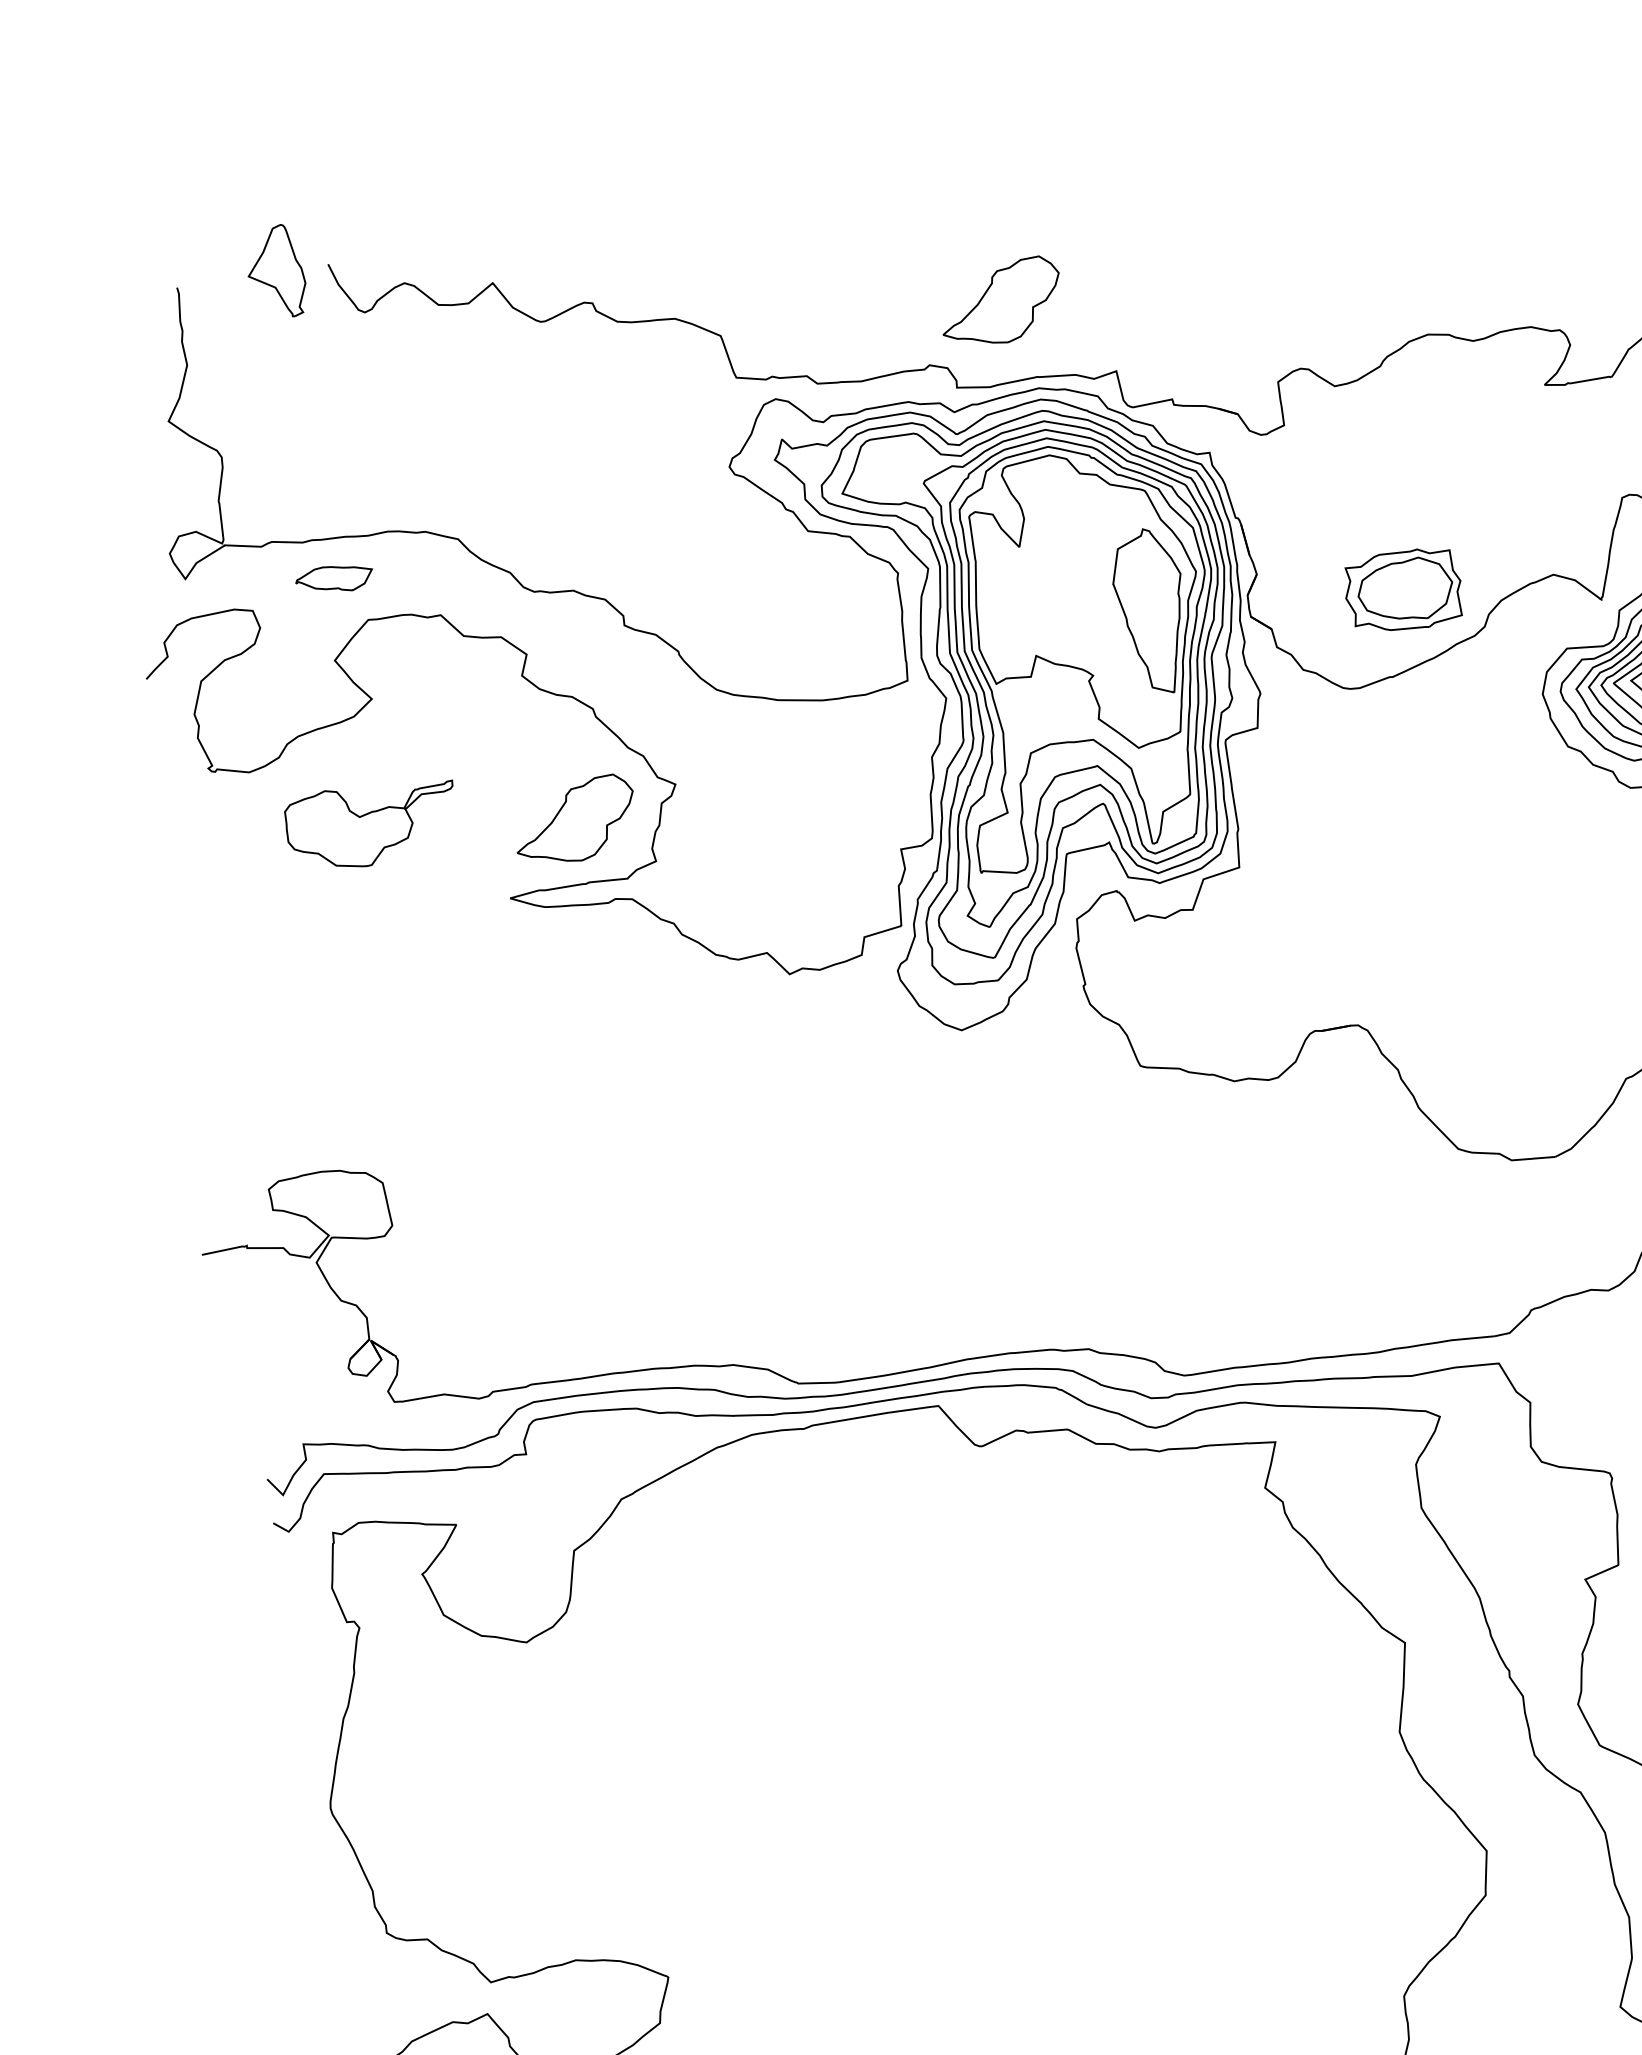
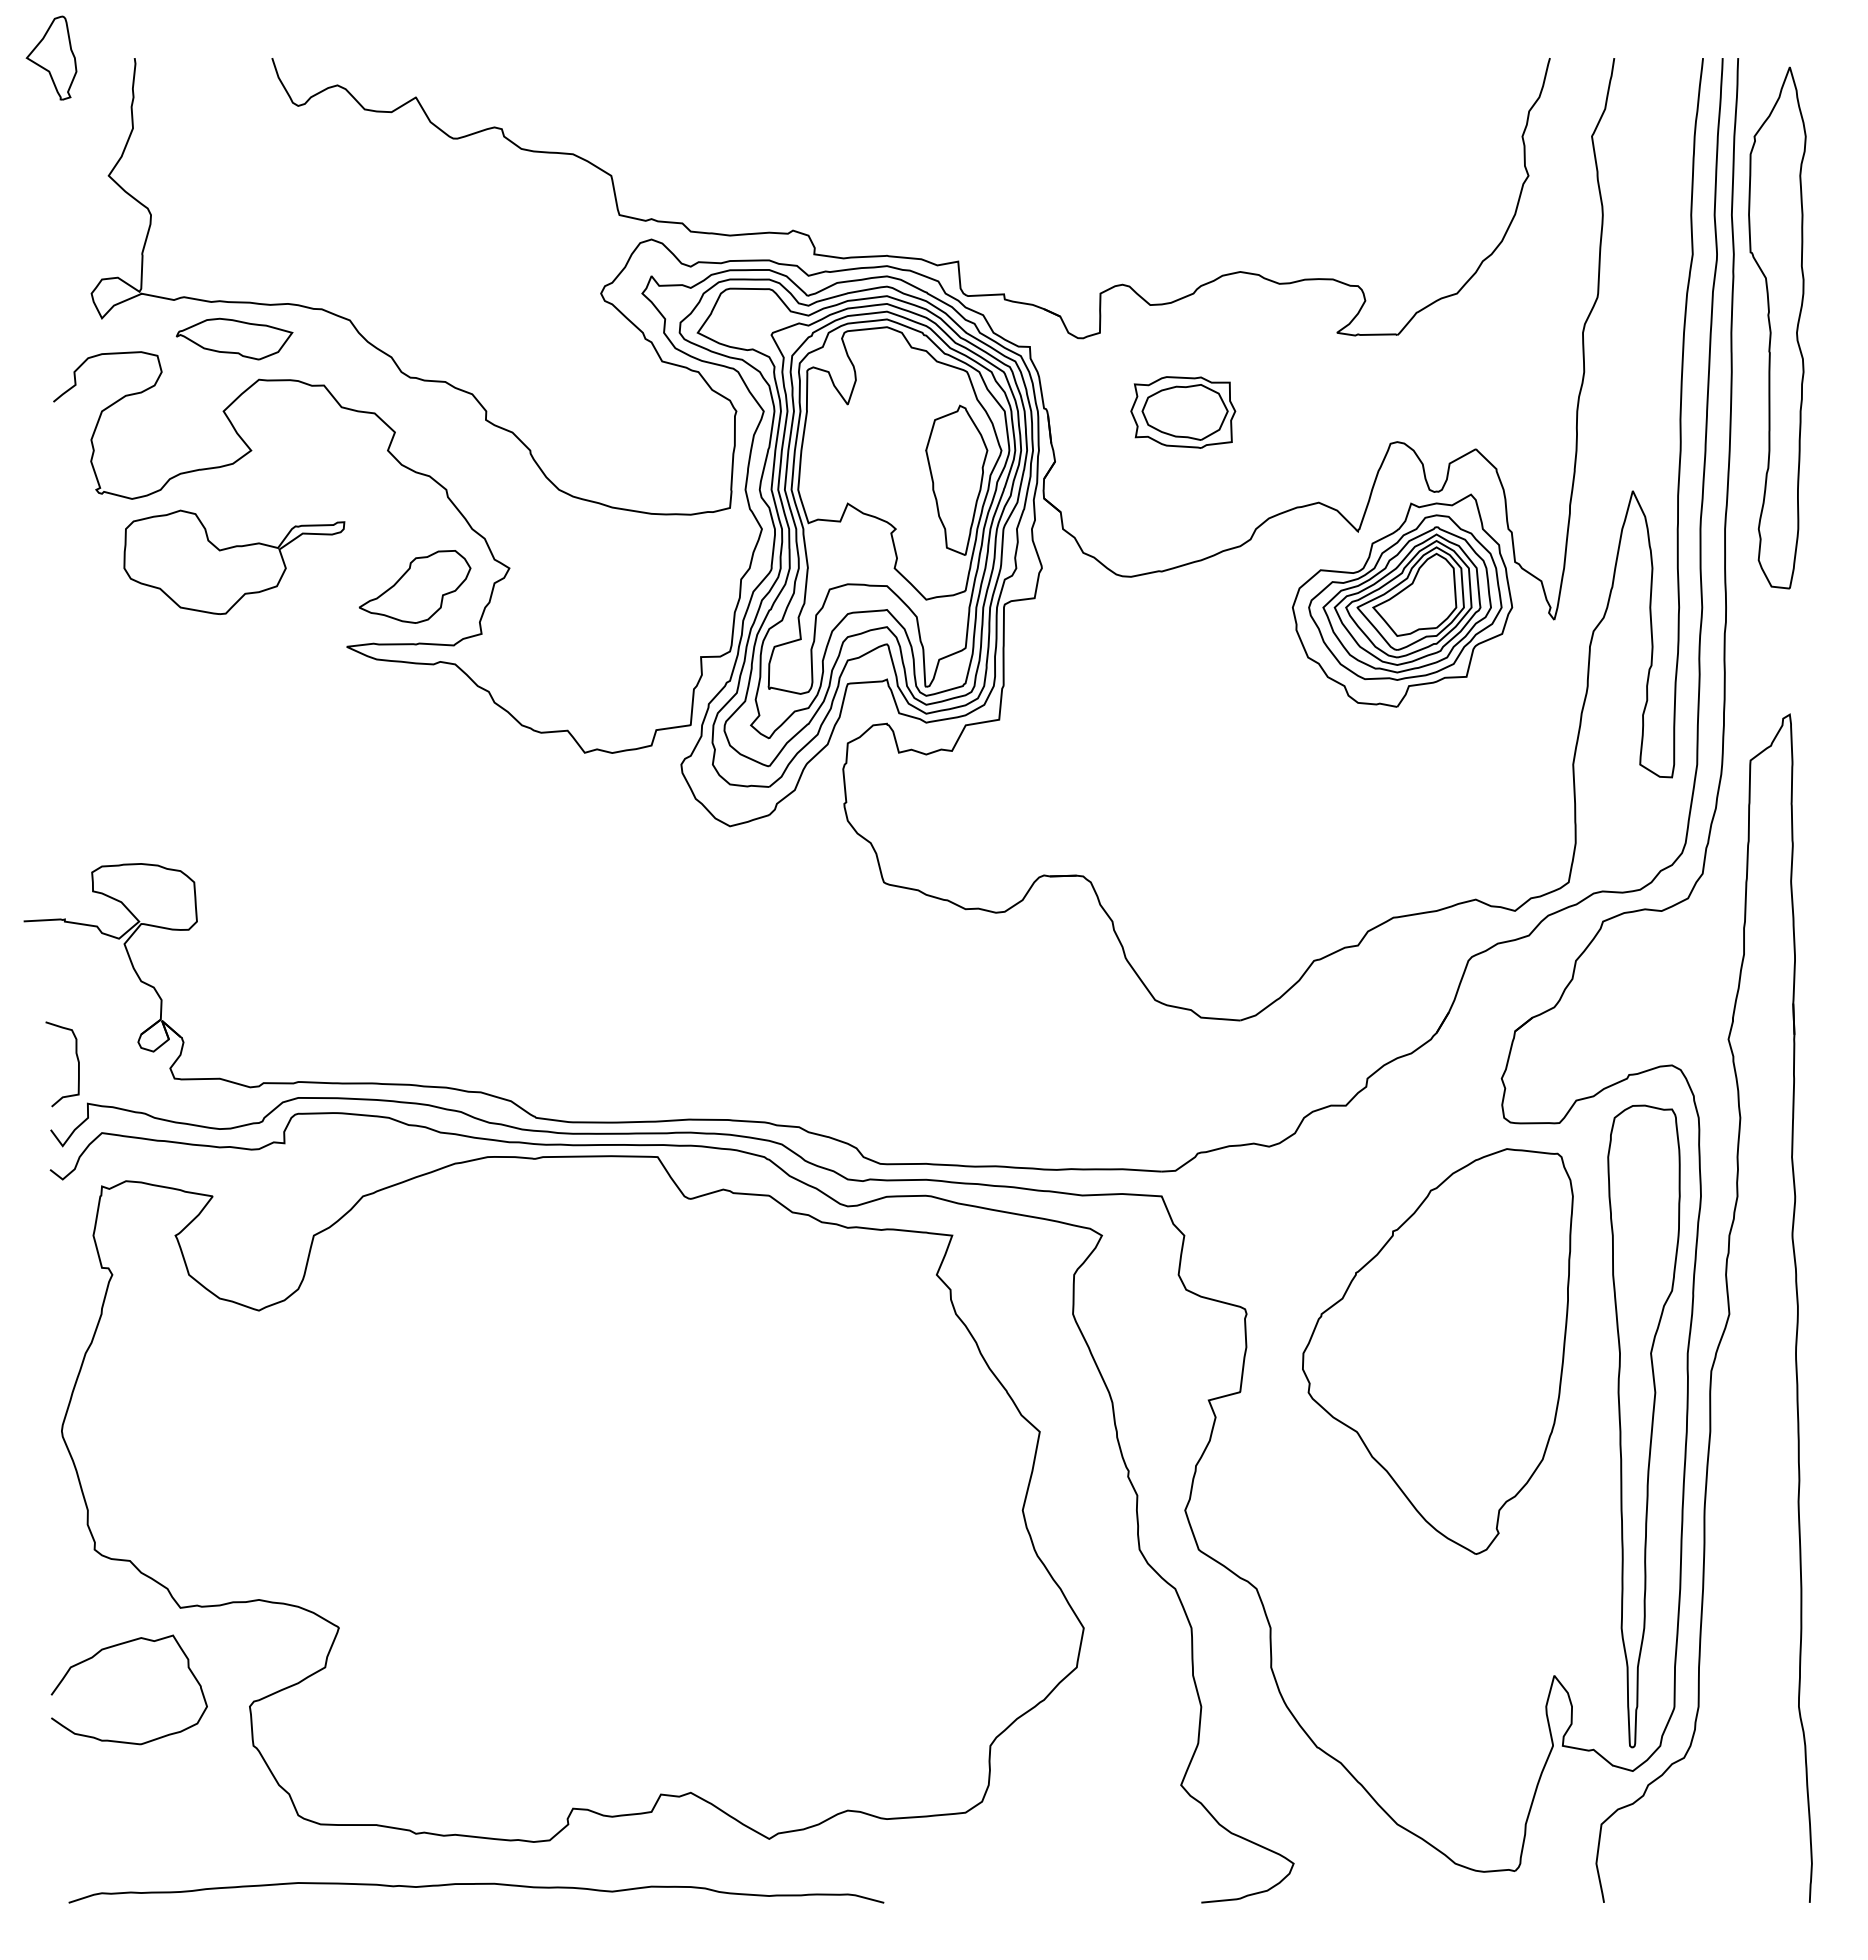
part: (275, 271) -> (51, 57), moved
part: (1000, 302) -> (864, 184), removed
part: (334, 578) -> (234, 338), size x1.67
part: (1403, 590) -> (1183, 412), moved
part: (372, 823) -> (234, 561), size x1.43
curve: (284, 1399) -> (77, 1061), added

